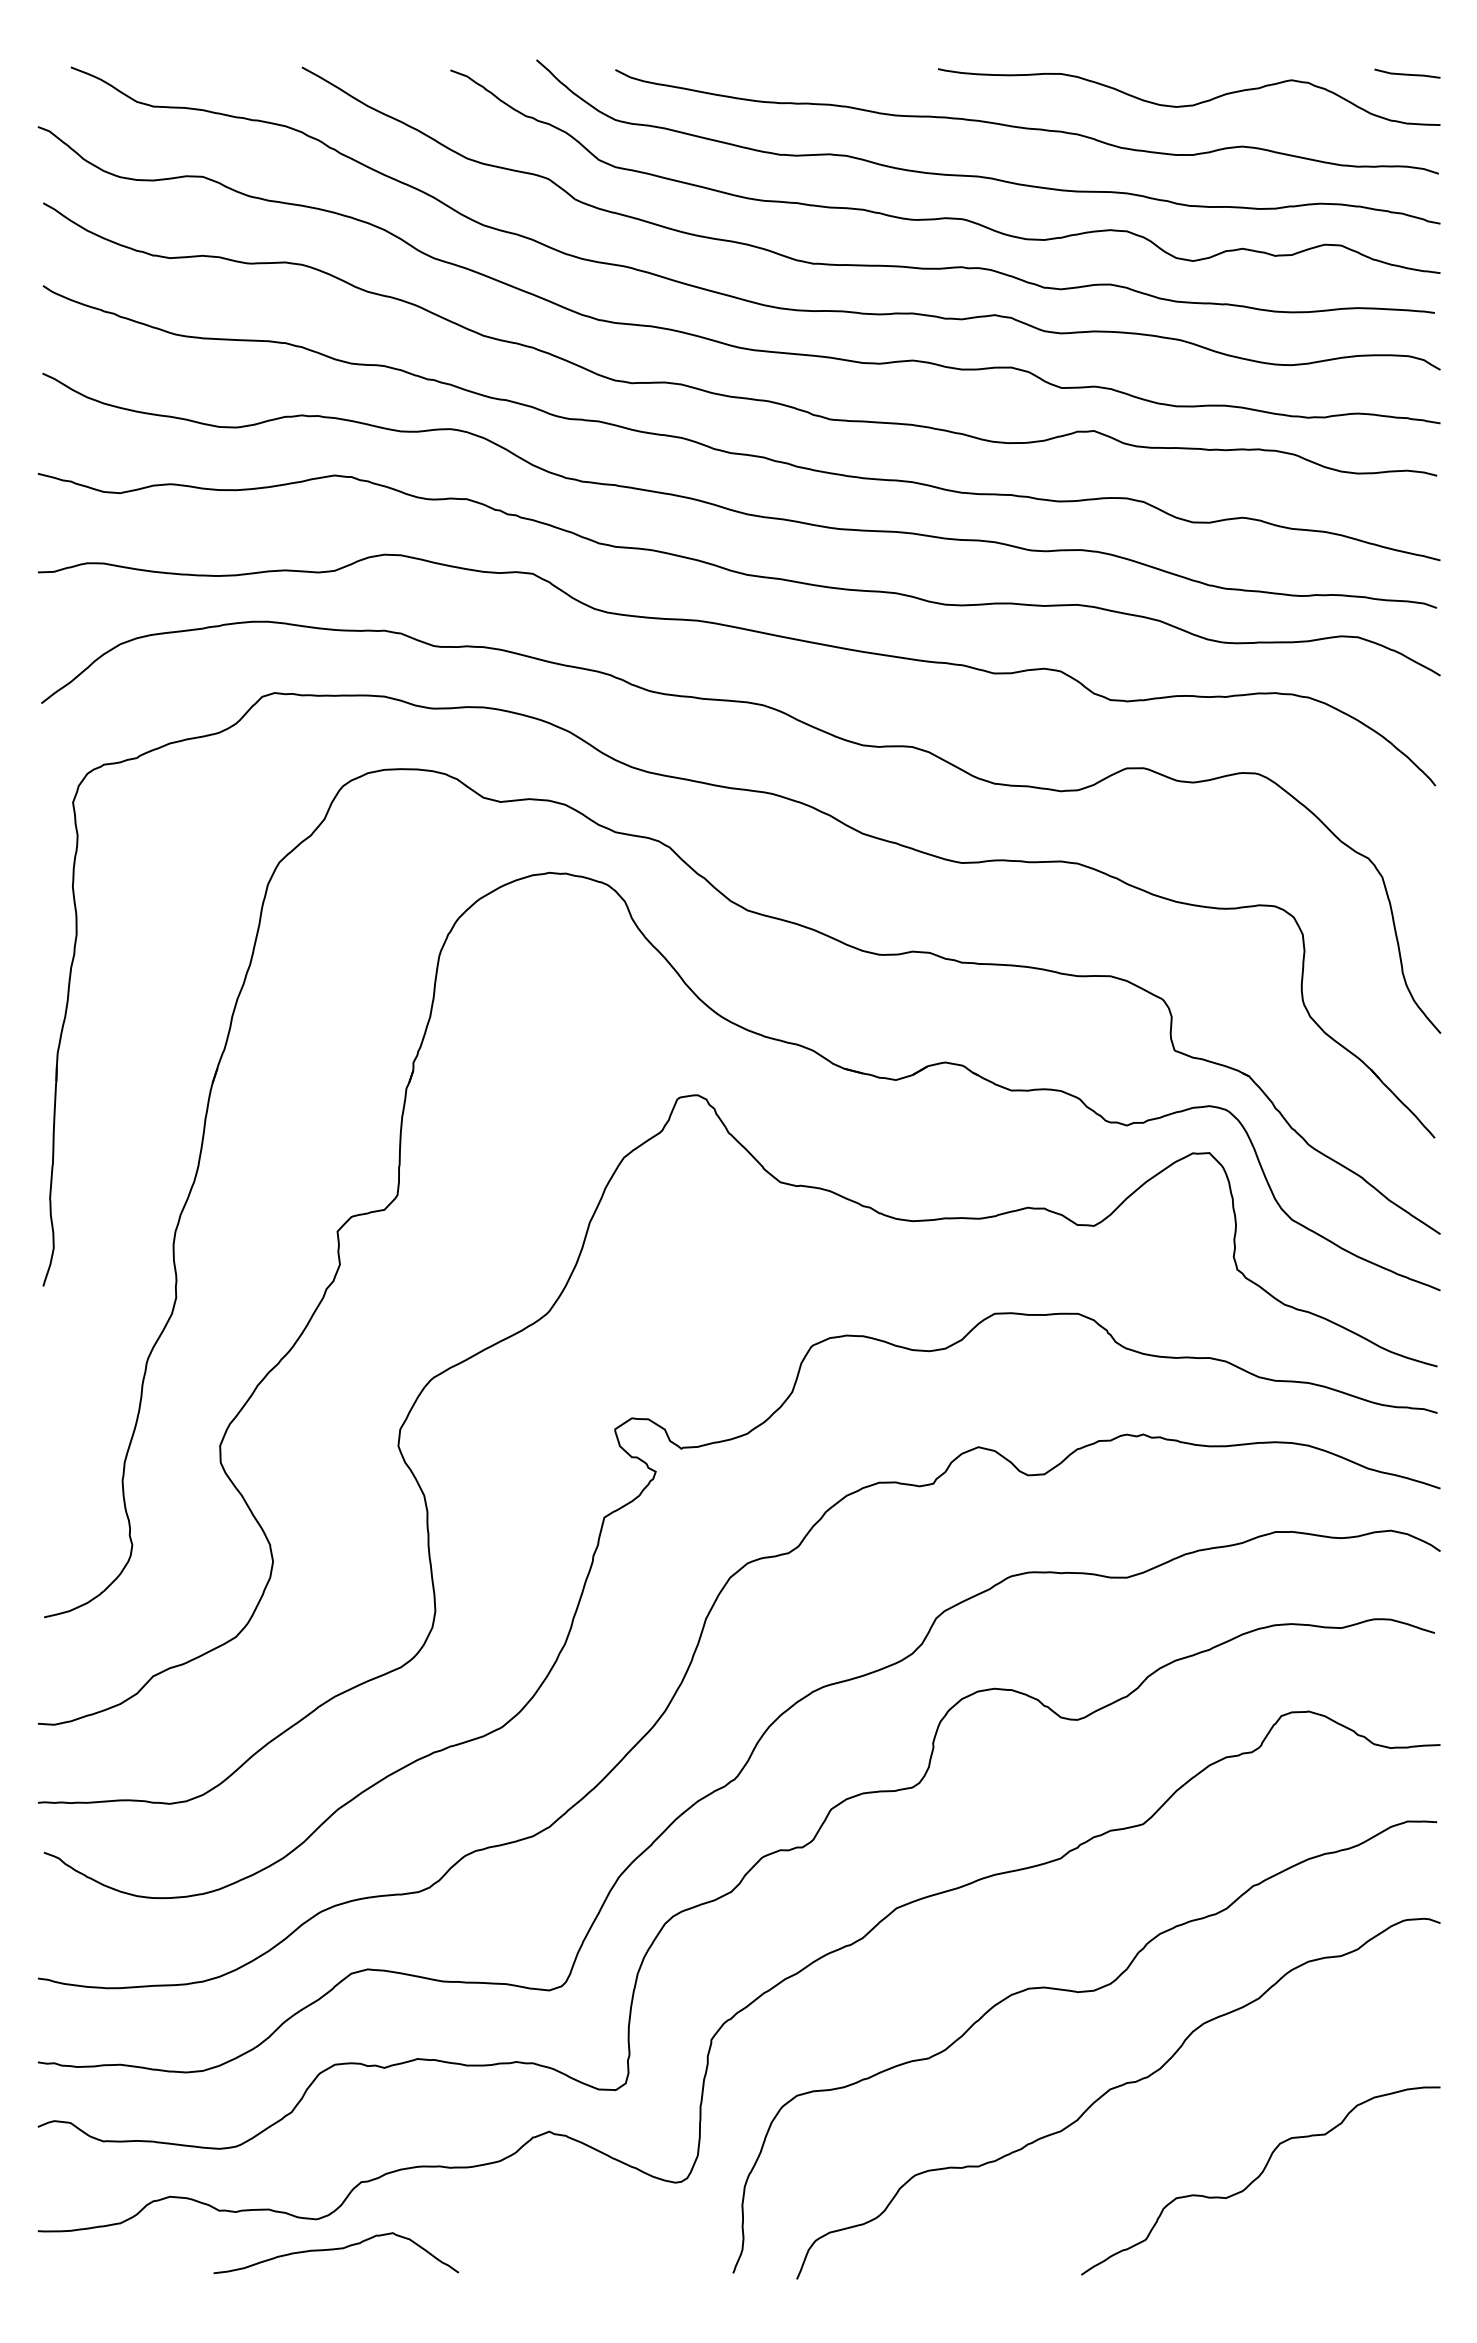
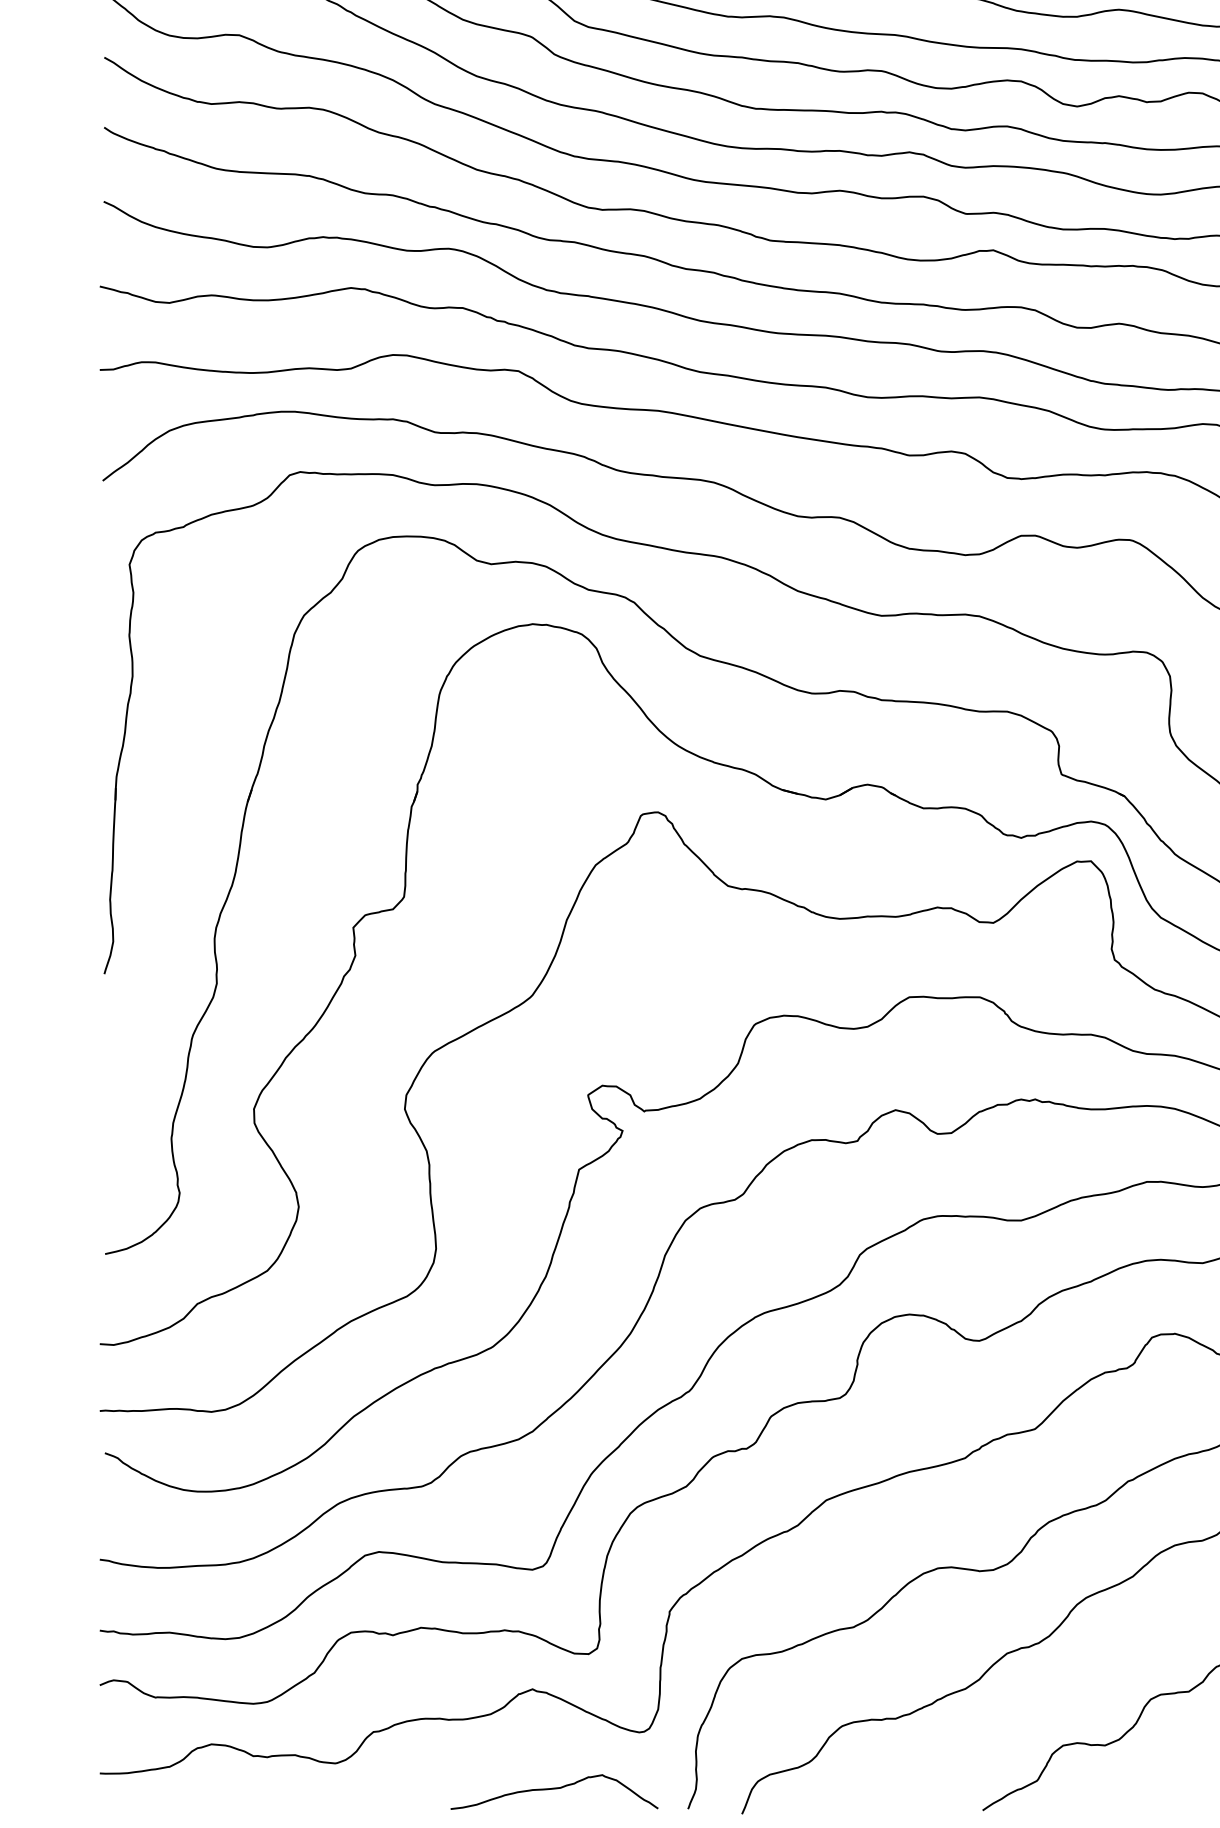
curve: (334, 2250) -> (552, 1789), moved

